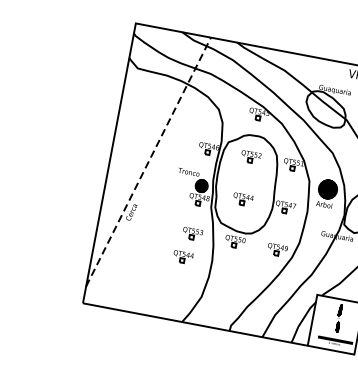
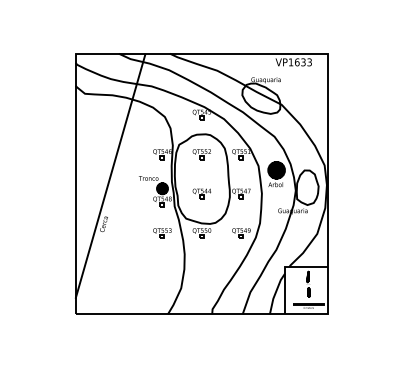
line: (148, 161) -> (110, 175), dashed -> solid
part: (182, 256) -> (157, 255), removed

